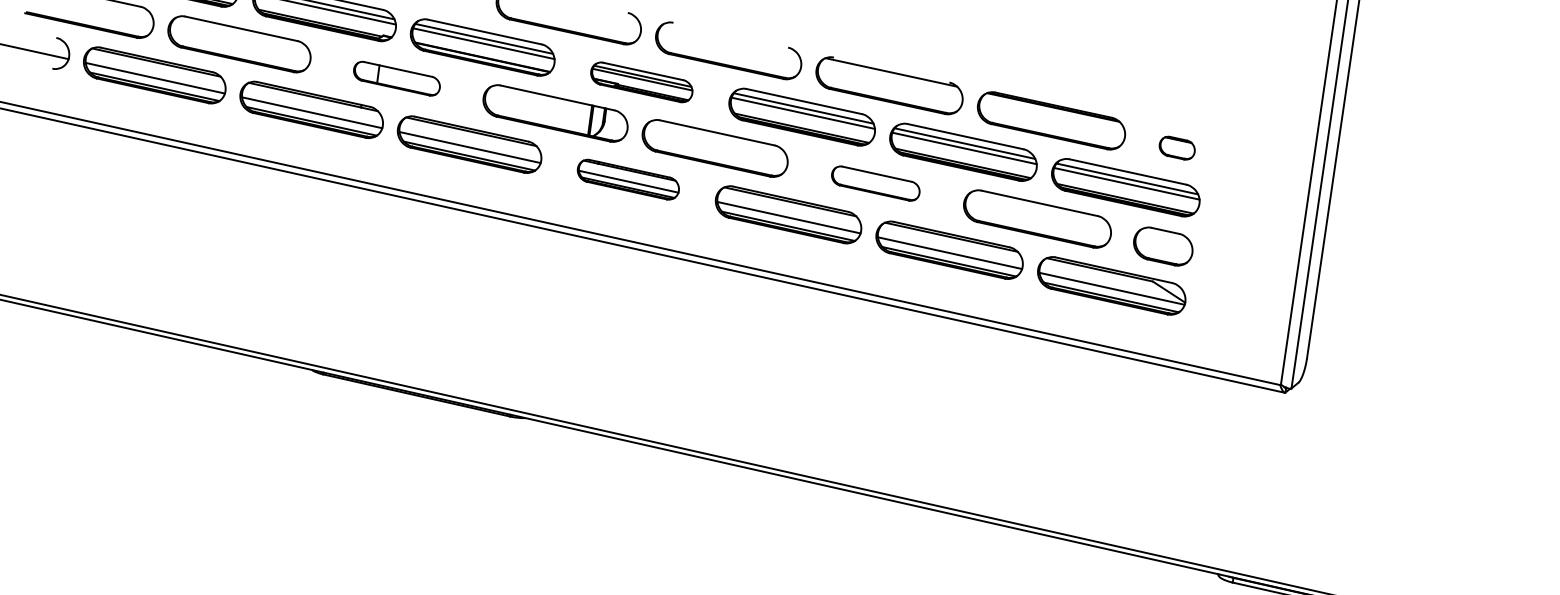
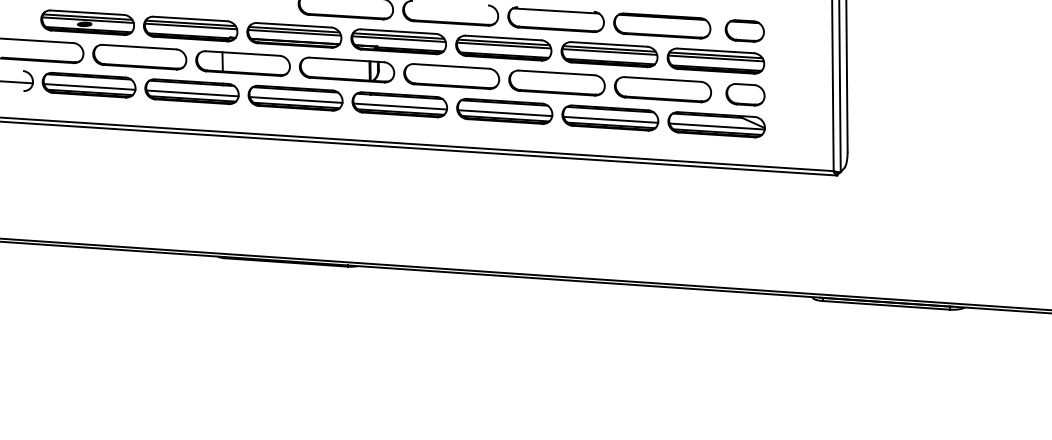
part: (396, 78) -> (242, 63), size x1.67
part: (641, 81) -> (398, 41), size x1.43
part: (1177, 147) -> (744, 30), size x1.67
part: (628, 179) -> (399, 104), size x1.43
part: (875, 182) -> (556, 82), size x1.67

